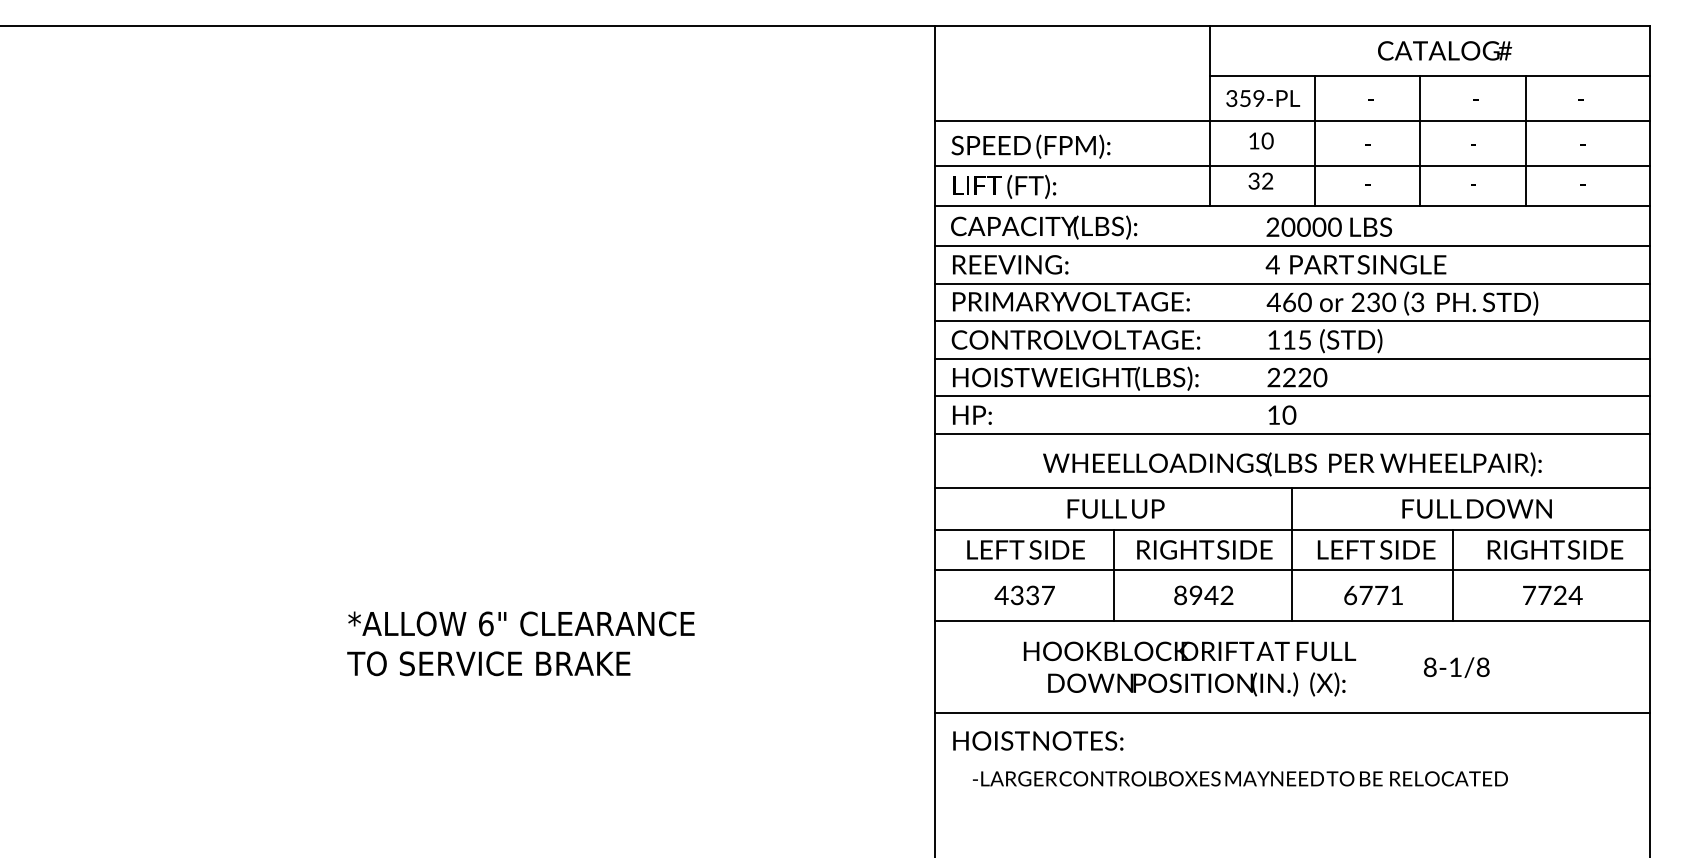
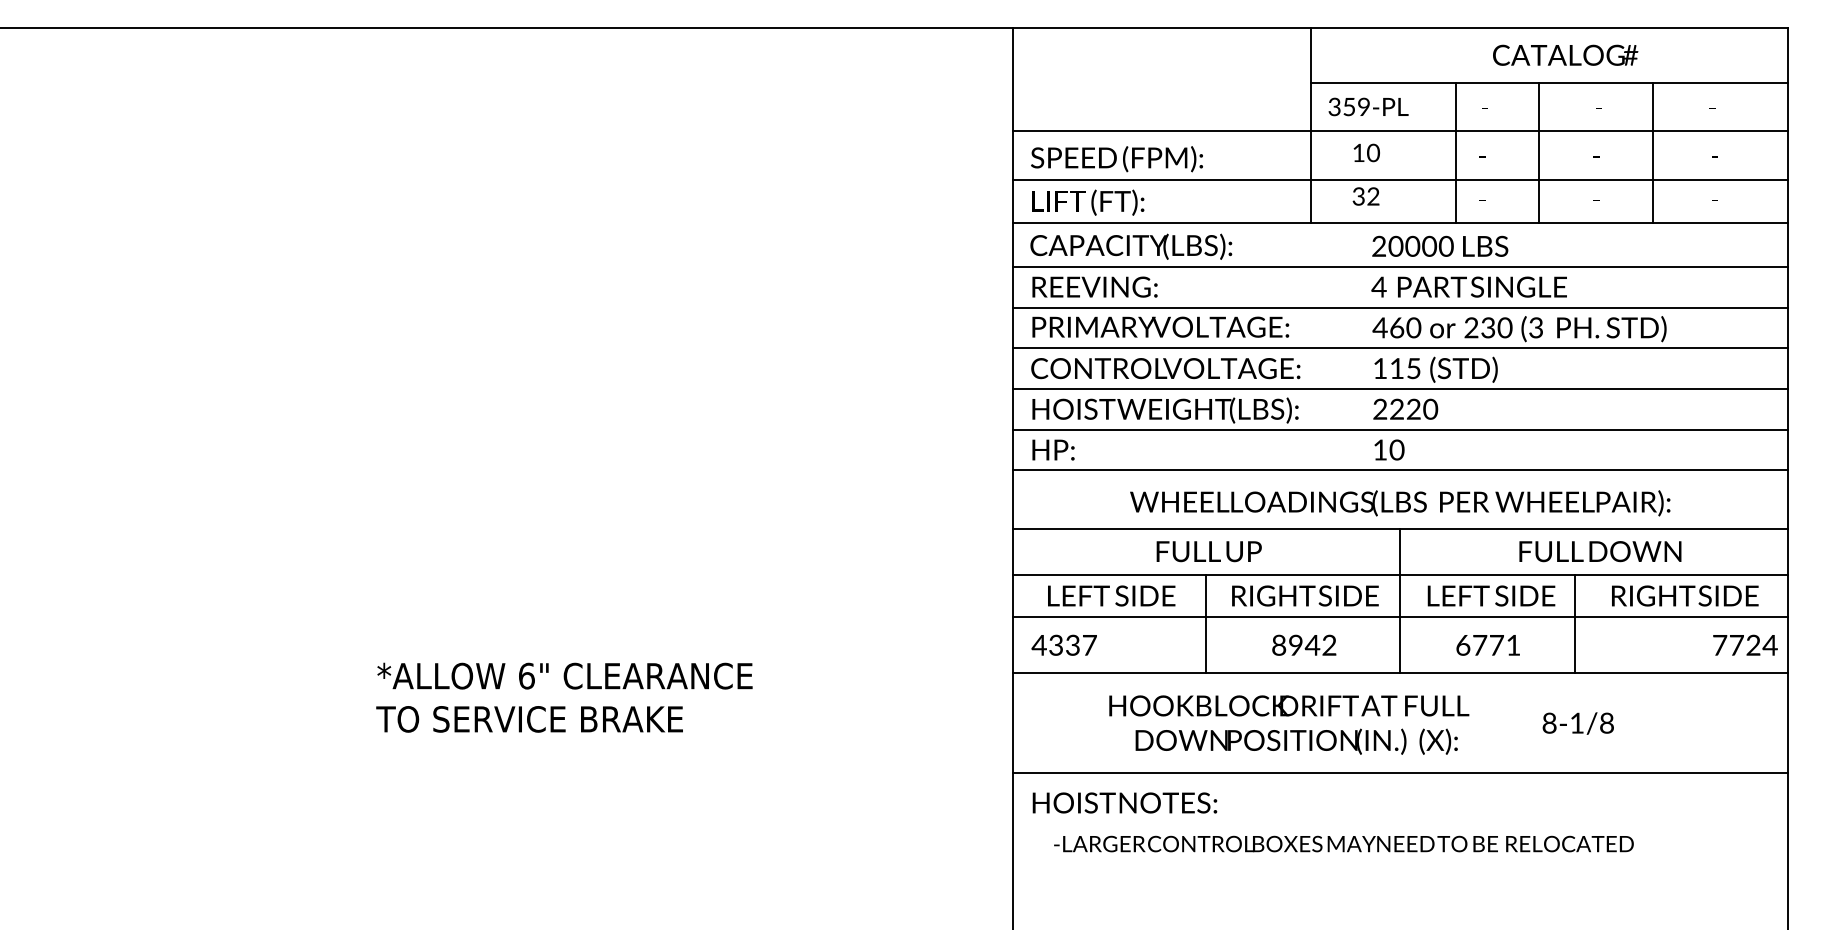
line: (1314, 140) -> (1455, 152), moved
text: (1024, 594) -> (1063, 644), moved
text: (1552, 594) -> (1745, 644), moved

